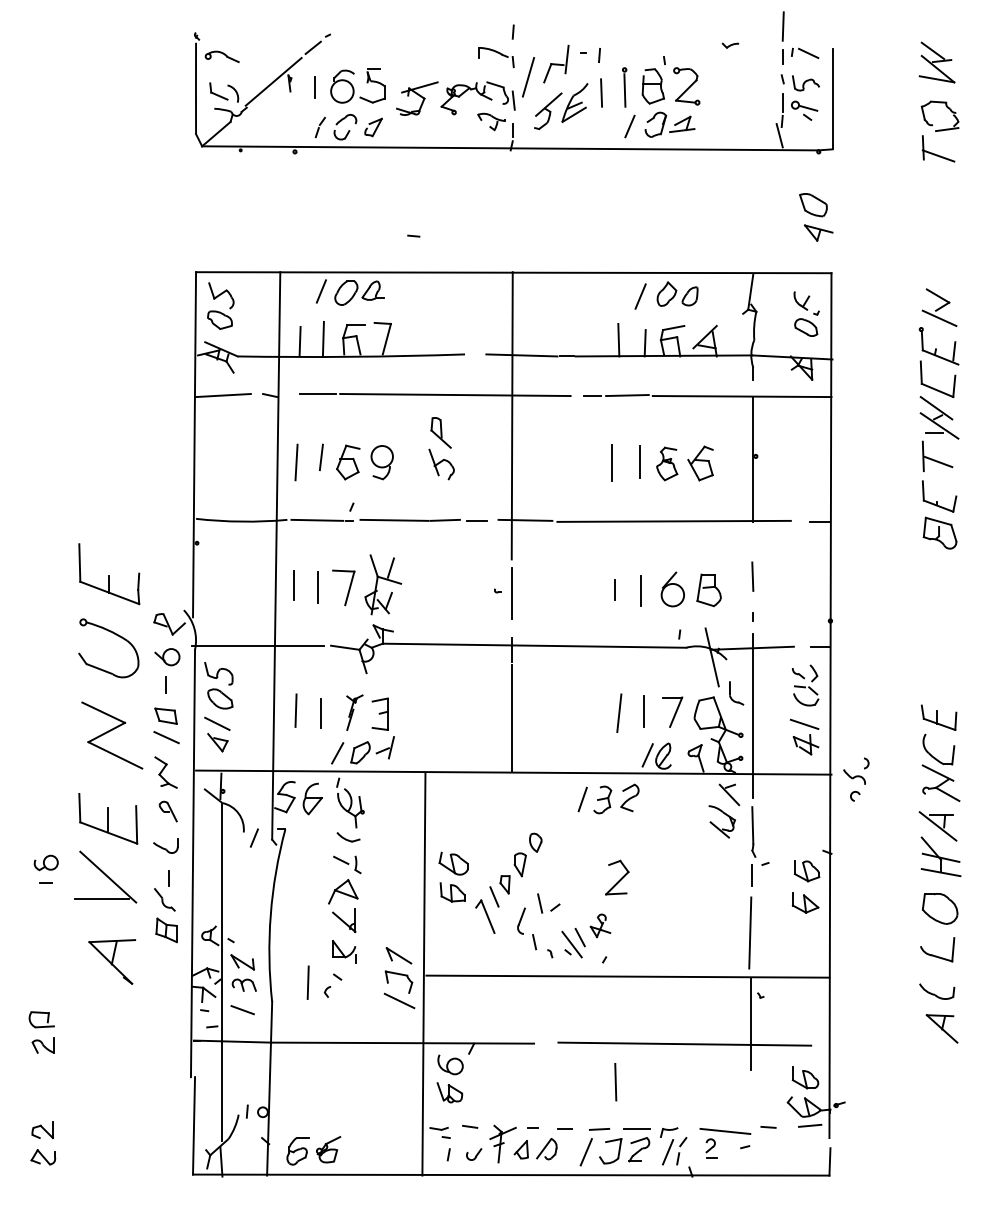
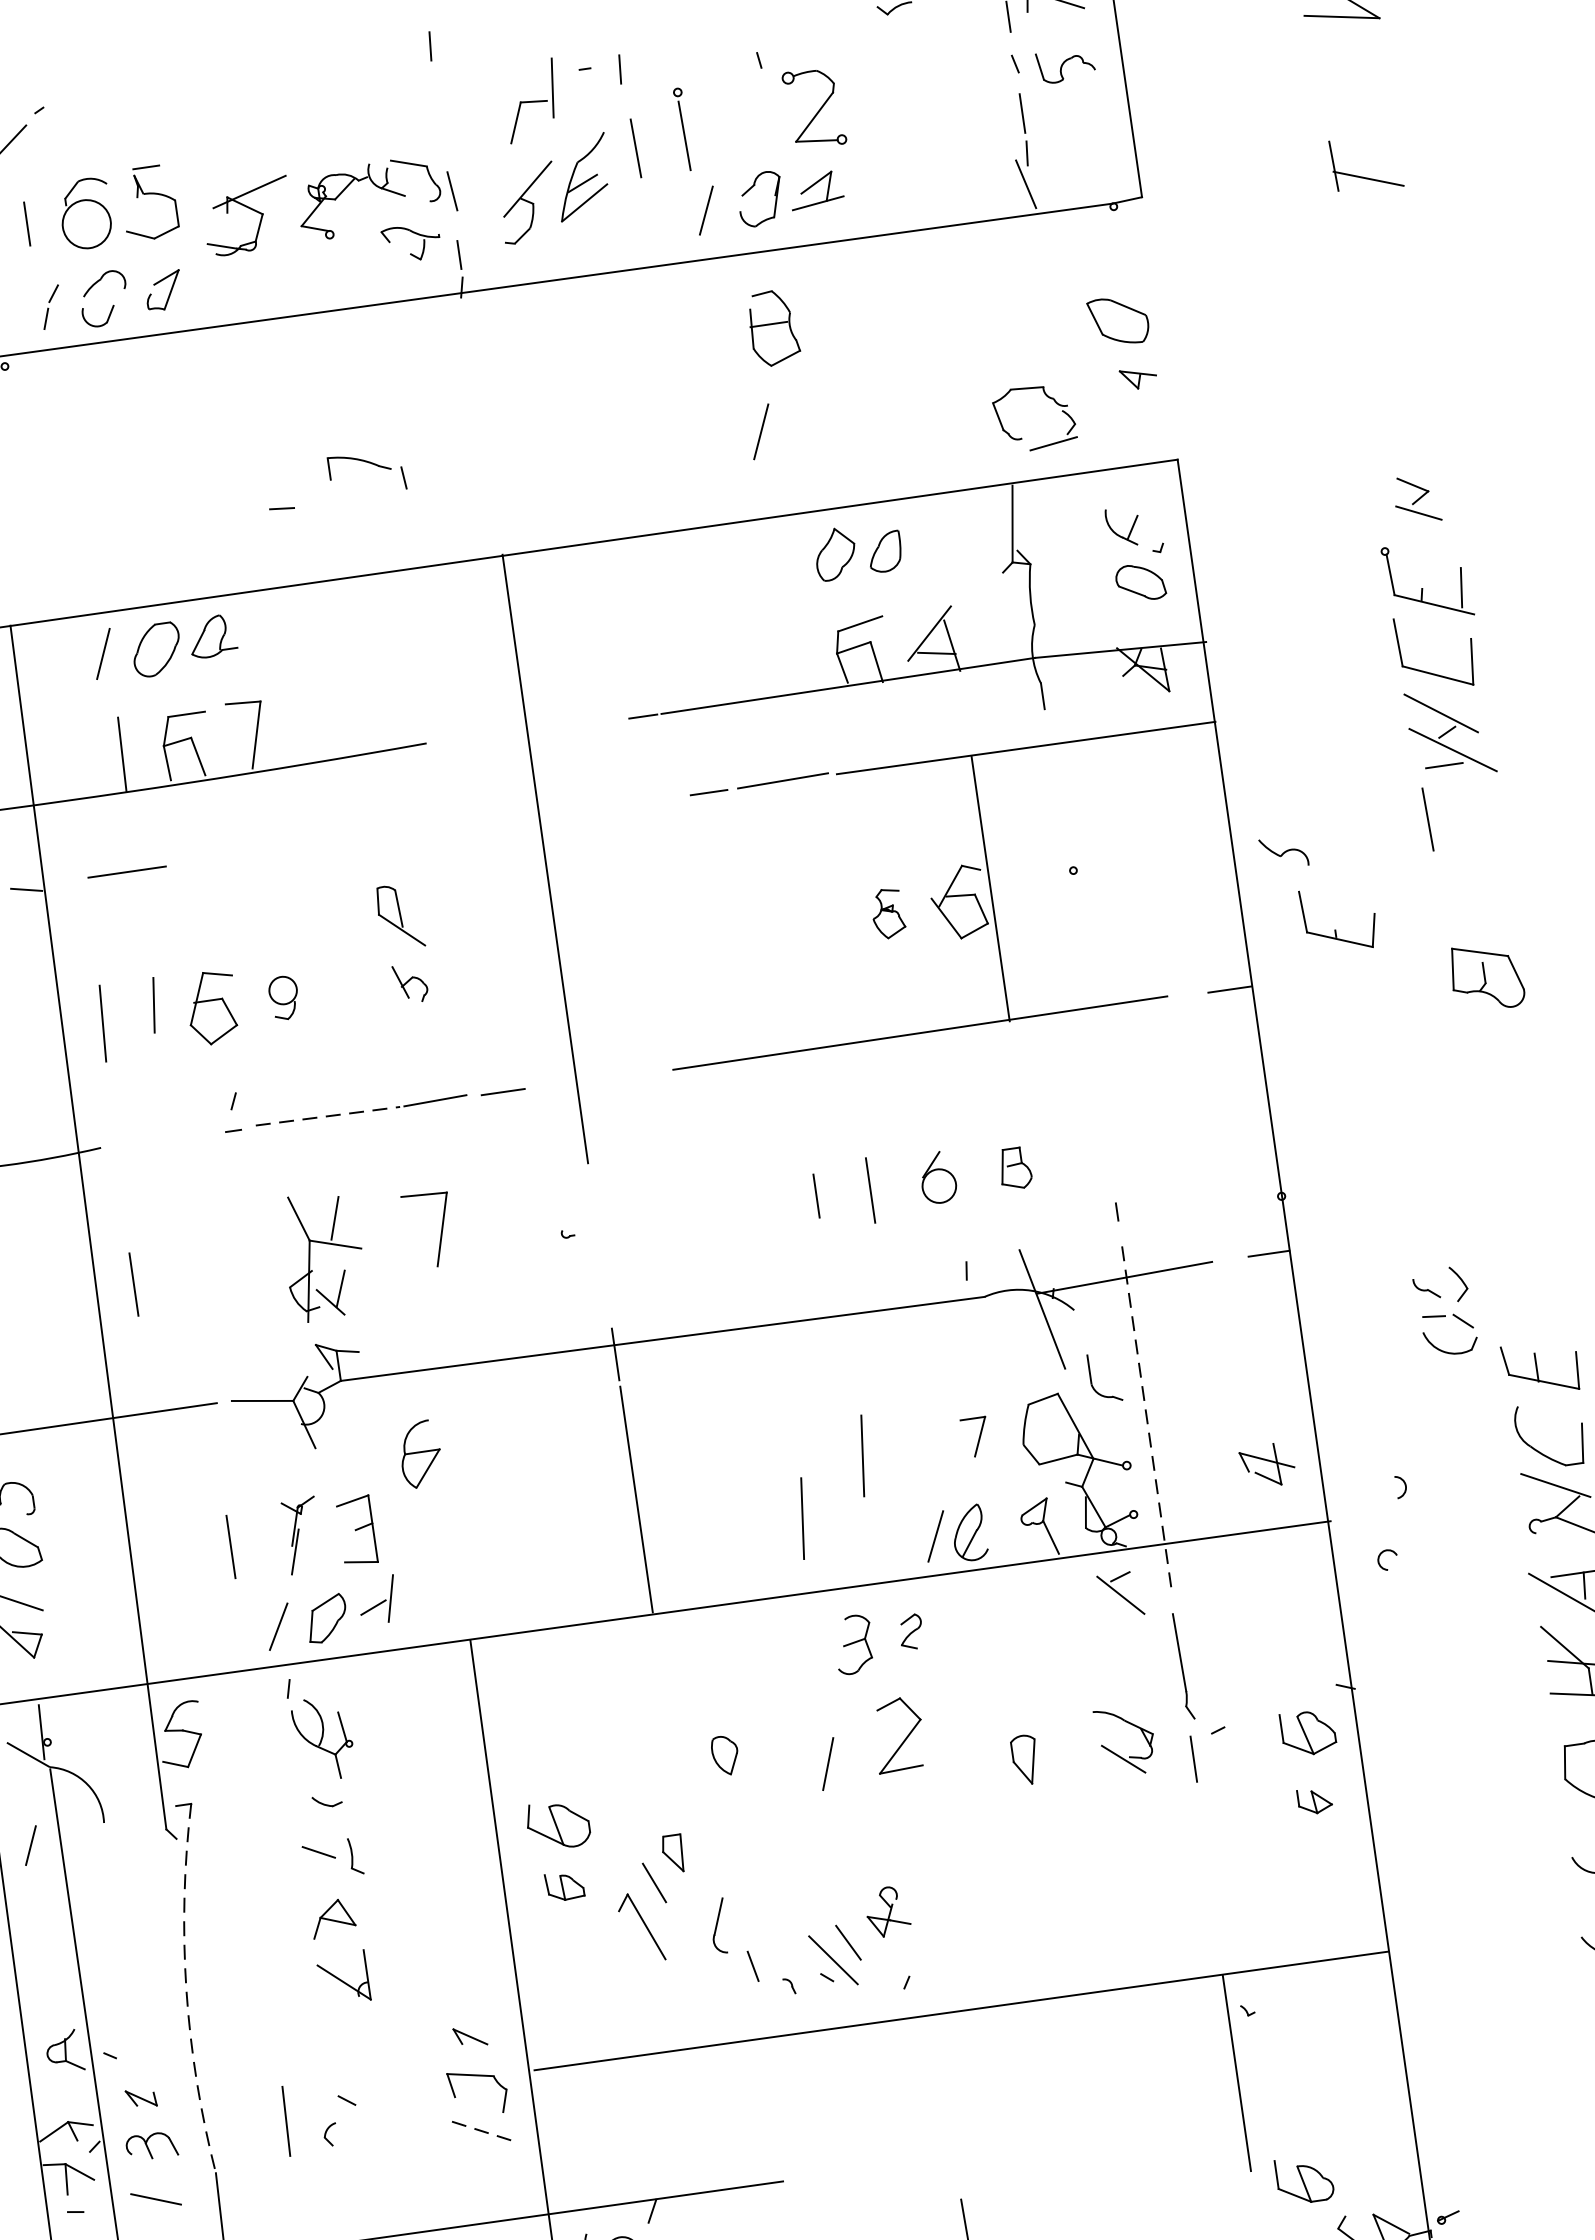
part: (496, 57) -> (367, 473), moved
line: (528, 77) -> (476, 137), removed
part: (652, 86) -> (771, 328), moved
part: (946, 107) -> (1045, 397), moved
part: (804, 110) -> (1070, 123), removed
part: (818, 232) -> (1137, 377), size x0.6
line: (640, 296) -> (760, 431), moved
part: (939, 307) -> (1416, 499), size x0.6
line: (618, 339) -> (746, 664), removed
line: (299, 341) -> (72, 766), removed
line: (644, 343) -> (803, 665), removed
line: (521, 355) -> (546, 728), removed
line: (455, 395) -> (419, 833), removed
line: (753, 459) -> (991, 889), moved
line: (639, 461) -> (828, 916), removed
line: (938, 461) -> (1461, 825), removed
part: (381, 462) -> (282, 997), size x0.6
line: (612, 462) -> (771, 927), removed
part: (667, 463) -> (888, 912), size x0.7
part: (441, 464) -> (410, 983), size x0.6
part: (939, 496) -> (1338, 918), moved
line: (317, 519) -> (164, 1137), removed
line: (525, 519) -> (605, 1074), removed
line: (394, 520) -> (327, 1116), solid -> dashed
line: (752, 576) -> (1102, 1125), removed
line: (317, 587) -> (185, 1281), removed
part: (343, 587) -> (428, 1229), moved
part: (672, 589) -> (937, 1177), size x0.7
part: (708, 590) -> (1014, 1168), size x0.6
line: (511, 593) -> (597, 1235), removed
part: (805, 685) -> (1445, 1312), moved
line: (295, 710) -> (176, 1548), removed
line: (643, 711) -> (913, 1444), removed
part: (672, 711) -> (974, 1436), size x0.6
line: (753, 716) -> (1147, 1421), solid -> dashed
line: (804, 723) -> (1257, 1421), removed
line: (587, 737) -> (802, 1517), added
part: (854, 776) -> (1283, 851), moved
part: (629, 797) -> (910, 1631), size x0.6
part: (312, 798) -> (419, 1453), moved
line: (582, 799) -> (827, 1764), moved
part: (716, 825) -> (1115, 1750), moved
line: (254, 837) -> (30, 1844), moved
part: (348, 837) -> (327, 1801), size x0.6
part: (519, 864) -> (1023, 1759), moved
part: (617, 877) -> (898, 1734), moved
part: (343, 891) -> (333, 1917), size x0.7
part: (452, 892) -> (564, 1886), size x0.7
part: (805, 902) -> (1314, 1799), size x0.6
part: (553, 907) -> (782, 1887), removed
arc: (270, 915) -> (185, 1990), solid -> dashed
line: (750, 932) -> (1207, 1880), removed
part: (344, 951) -> (353, 2044), removed
part: (398, 955) -> (469, 2036), size x0.6
part: (242, 962) -> (141, 2098), size x0.6
line: (400, 1001) -> (487, 2132), solid -> dashed
line: (684, 1043) -> (1101, 2135), removed
part: (805, 1077) -> (1304, 2179), moved

